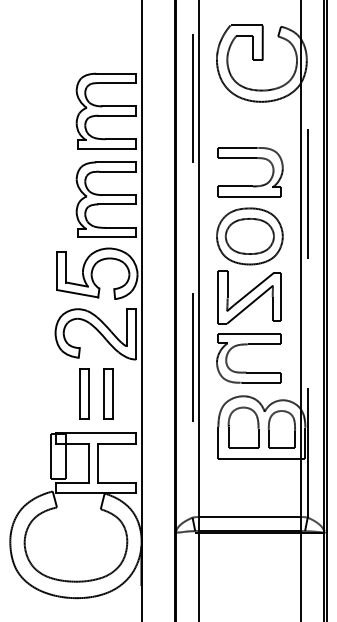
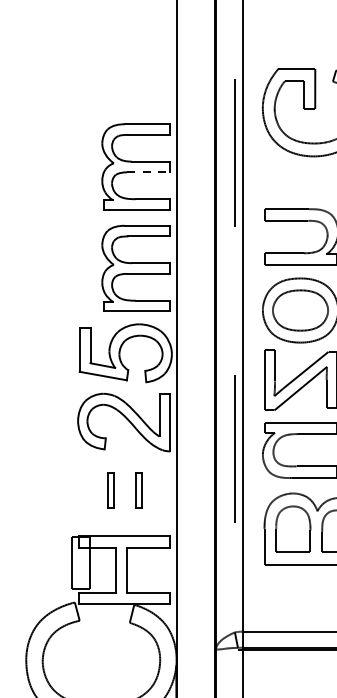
line: (117, 115) -> (148, 172), solid -> dashed
part: (84, 393) -> (111, 490), size x0.6
part: (108, 393) -> (138, 490), size x0.6

